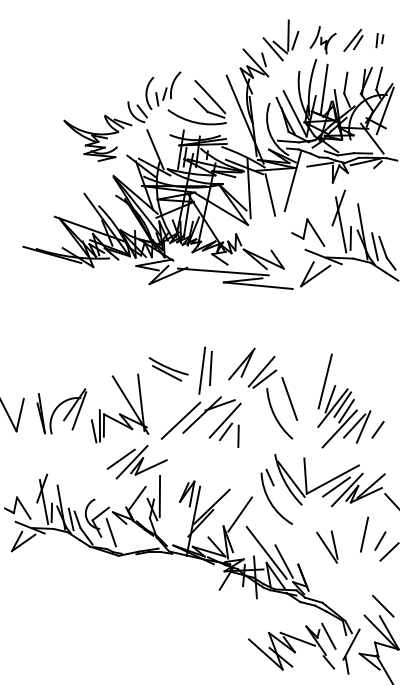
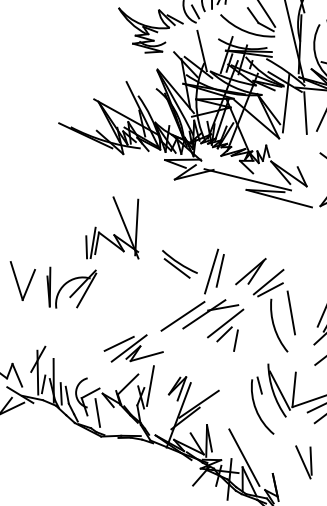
part: (120, 408) -> (115, 229), moved
line: (240, 514) -> (225, 416), removed
line: (283, 561) -> (259, 468), removed

